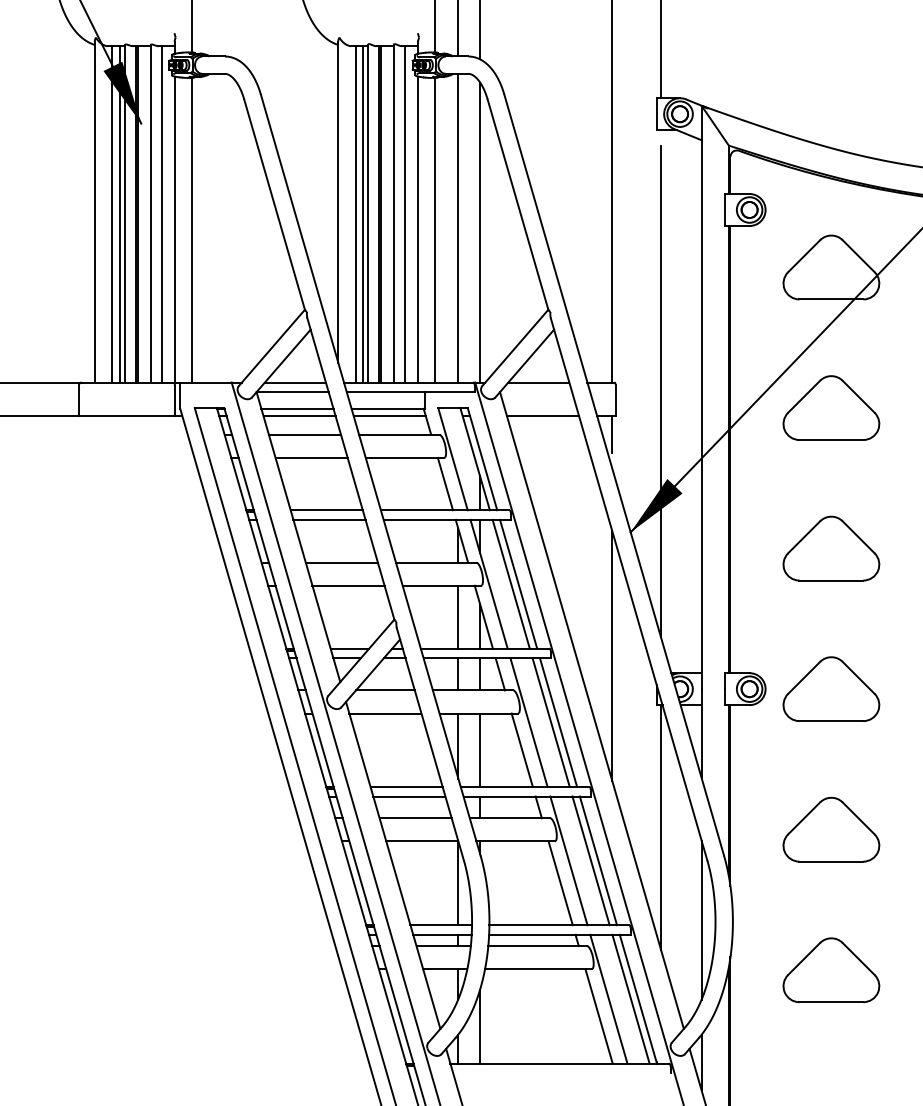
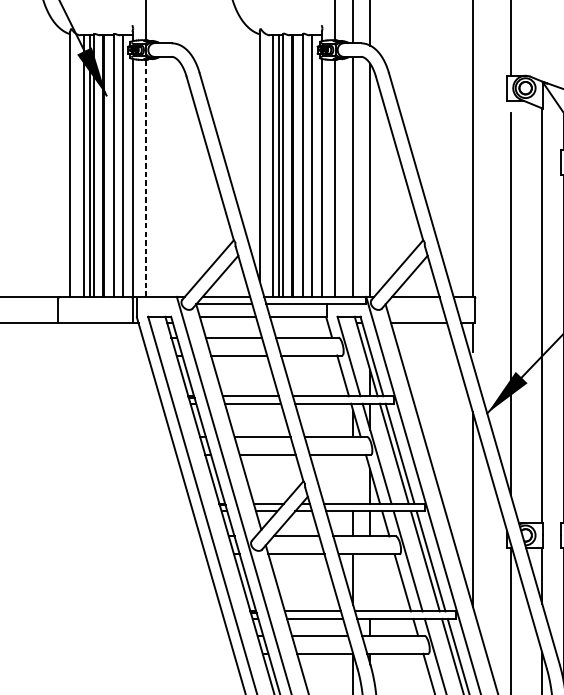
line: (192, 229) -> (146, 177), solid -> dashed
line: (299, 416) -> (229, 323), removed
line: (389, 416) -> (299, 323), removed
line: (458, 616) -> (353, 478), removed
line: (480, 749) -> (370, 582), removed

